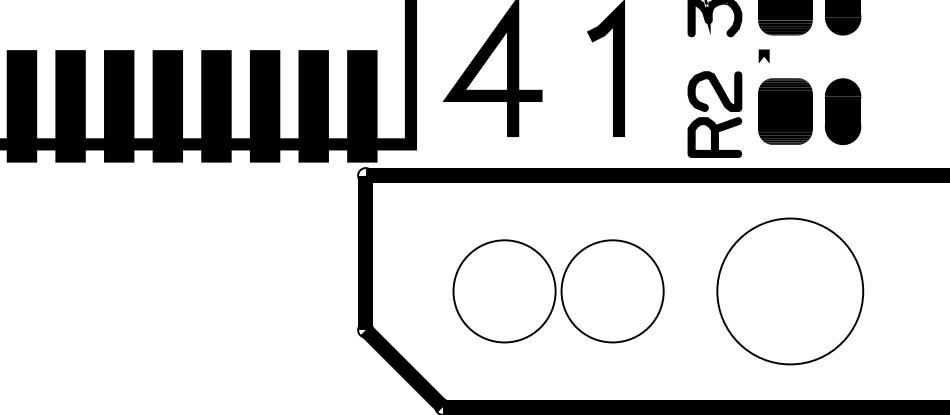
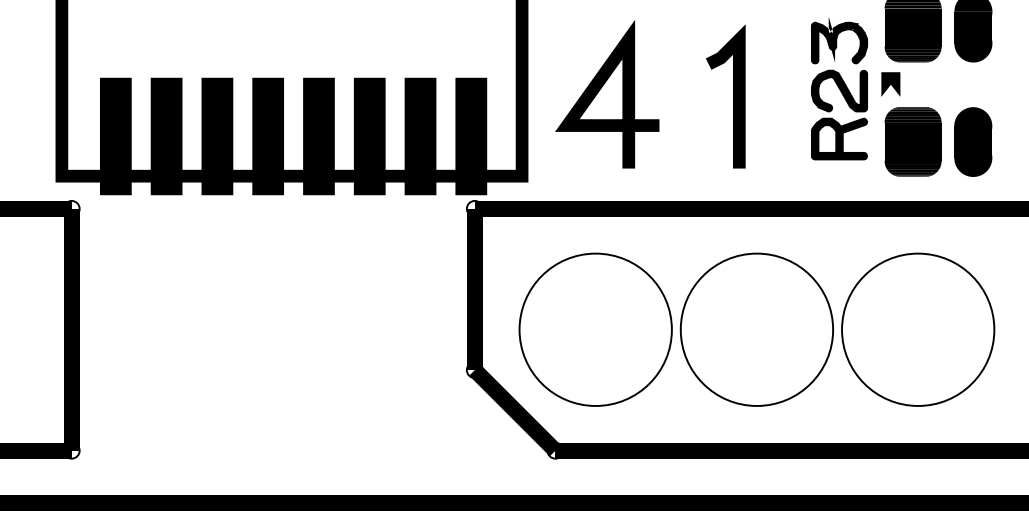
part: (763, 56) -> (890, 84), size x1.67
part: (712, 119) -> (836, 120), moved
part: (557, 291) -> (675, 329), size x1.43

